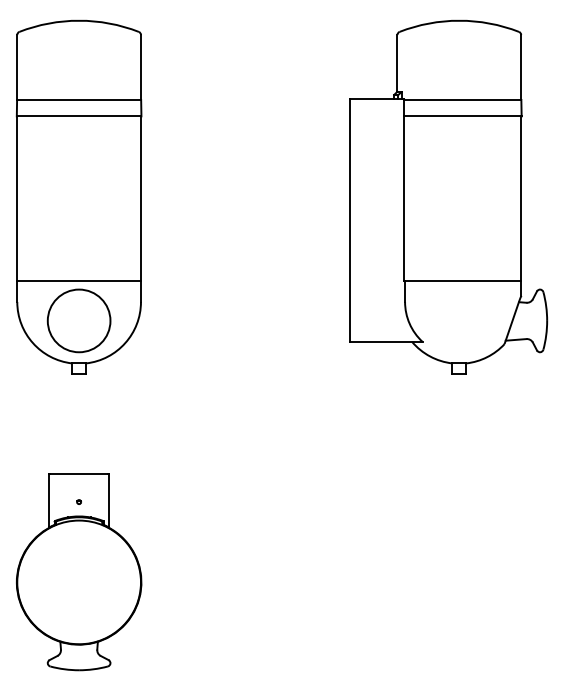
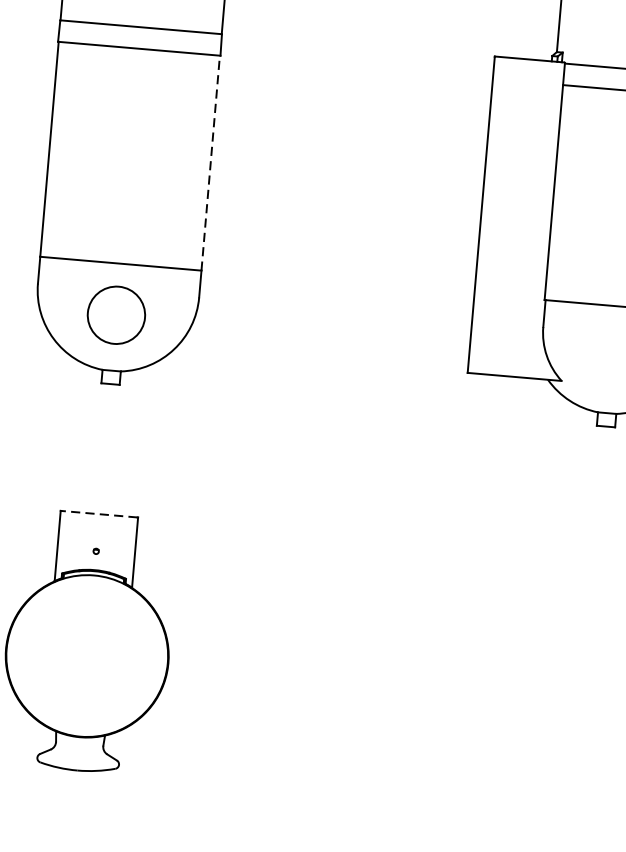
line: (140, 198) -> (210, 162), solid -> dashed
circle: (78, 320) -> (115, 314), size x0.7
line: (78, 473) -> (98, 514), solid -> dashed

